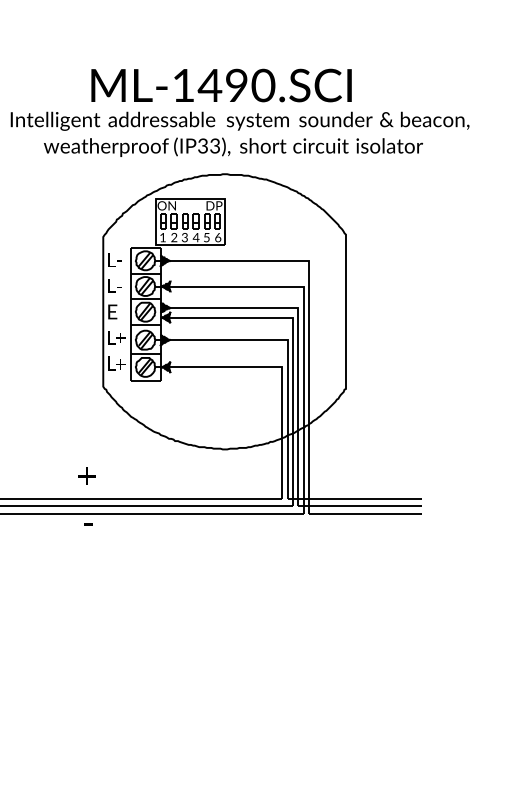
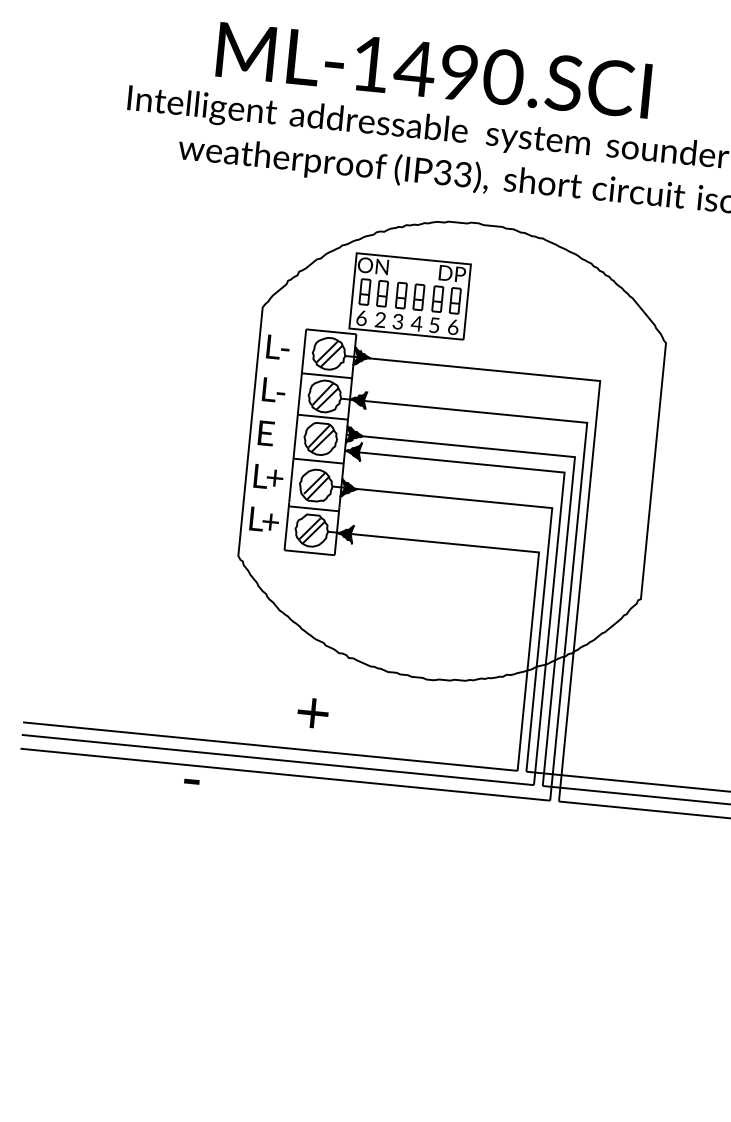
text: (221, 85) -> (433, 70), moved
text: (163, 237) -> (362, 318), 1 -> 6
text: (86, 475) -> (312, 712), moved

